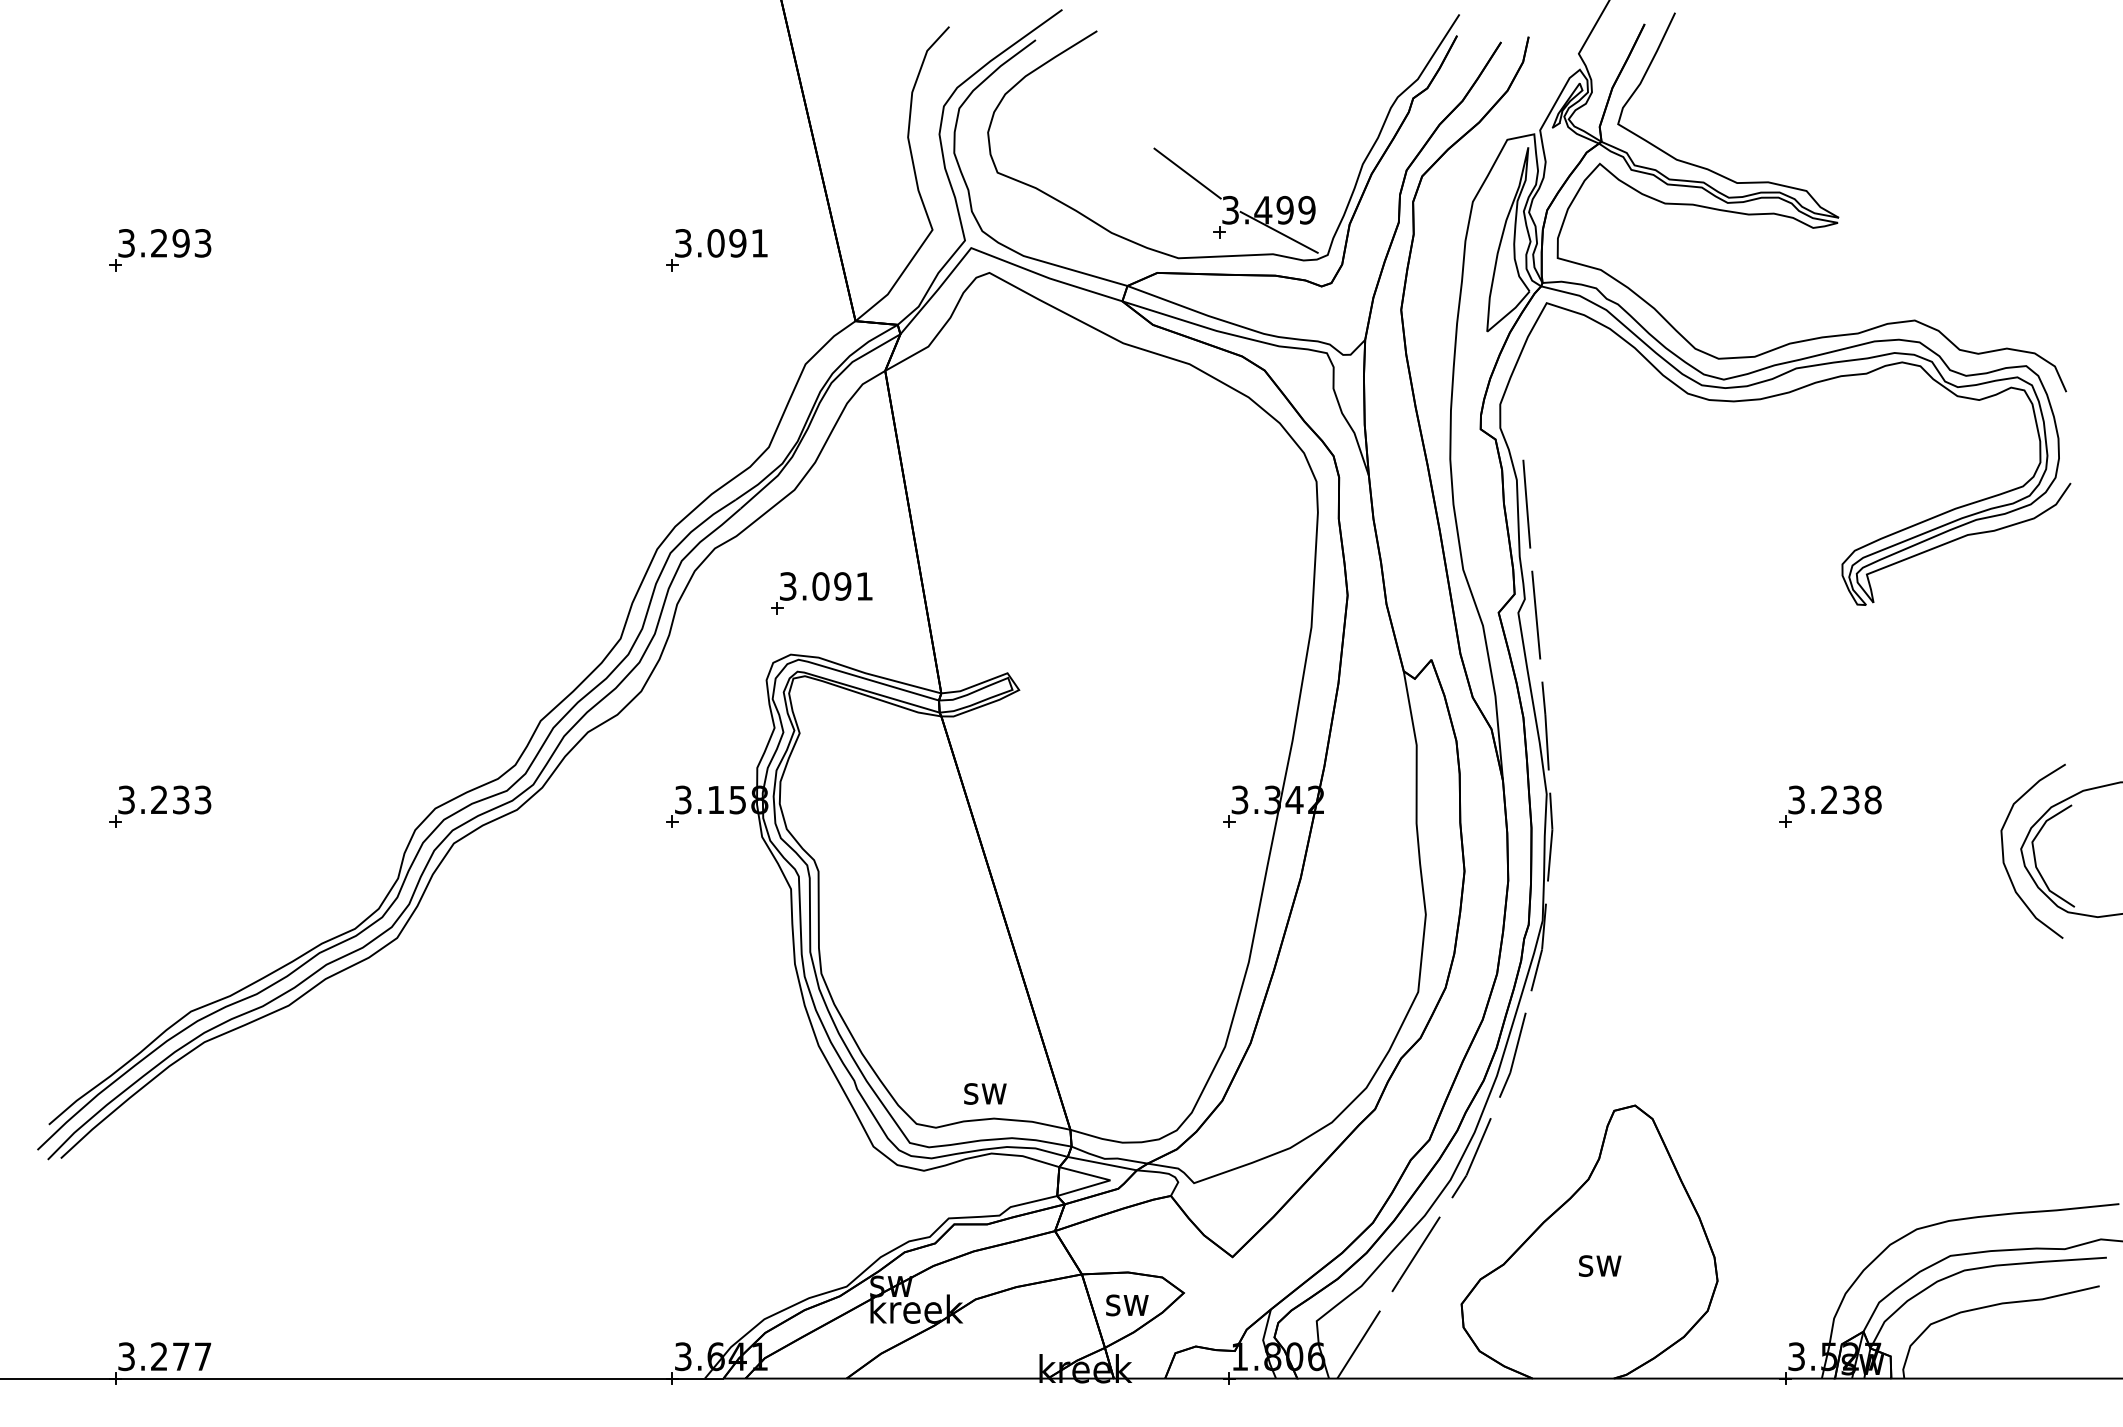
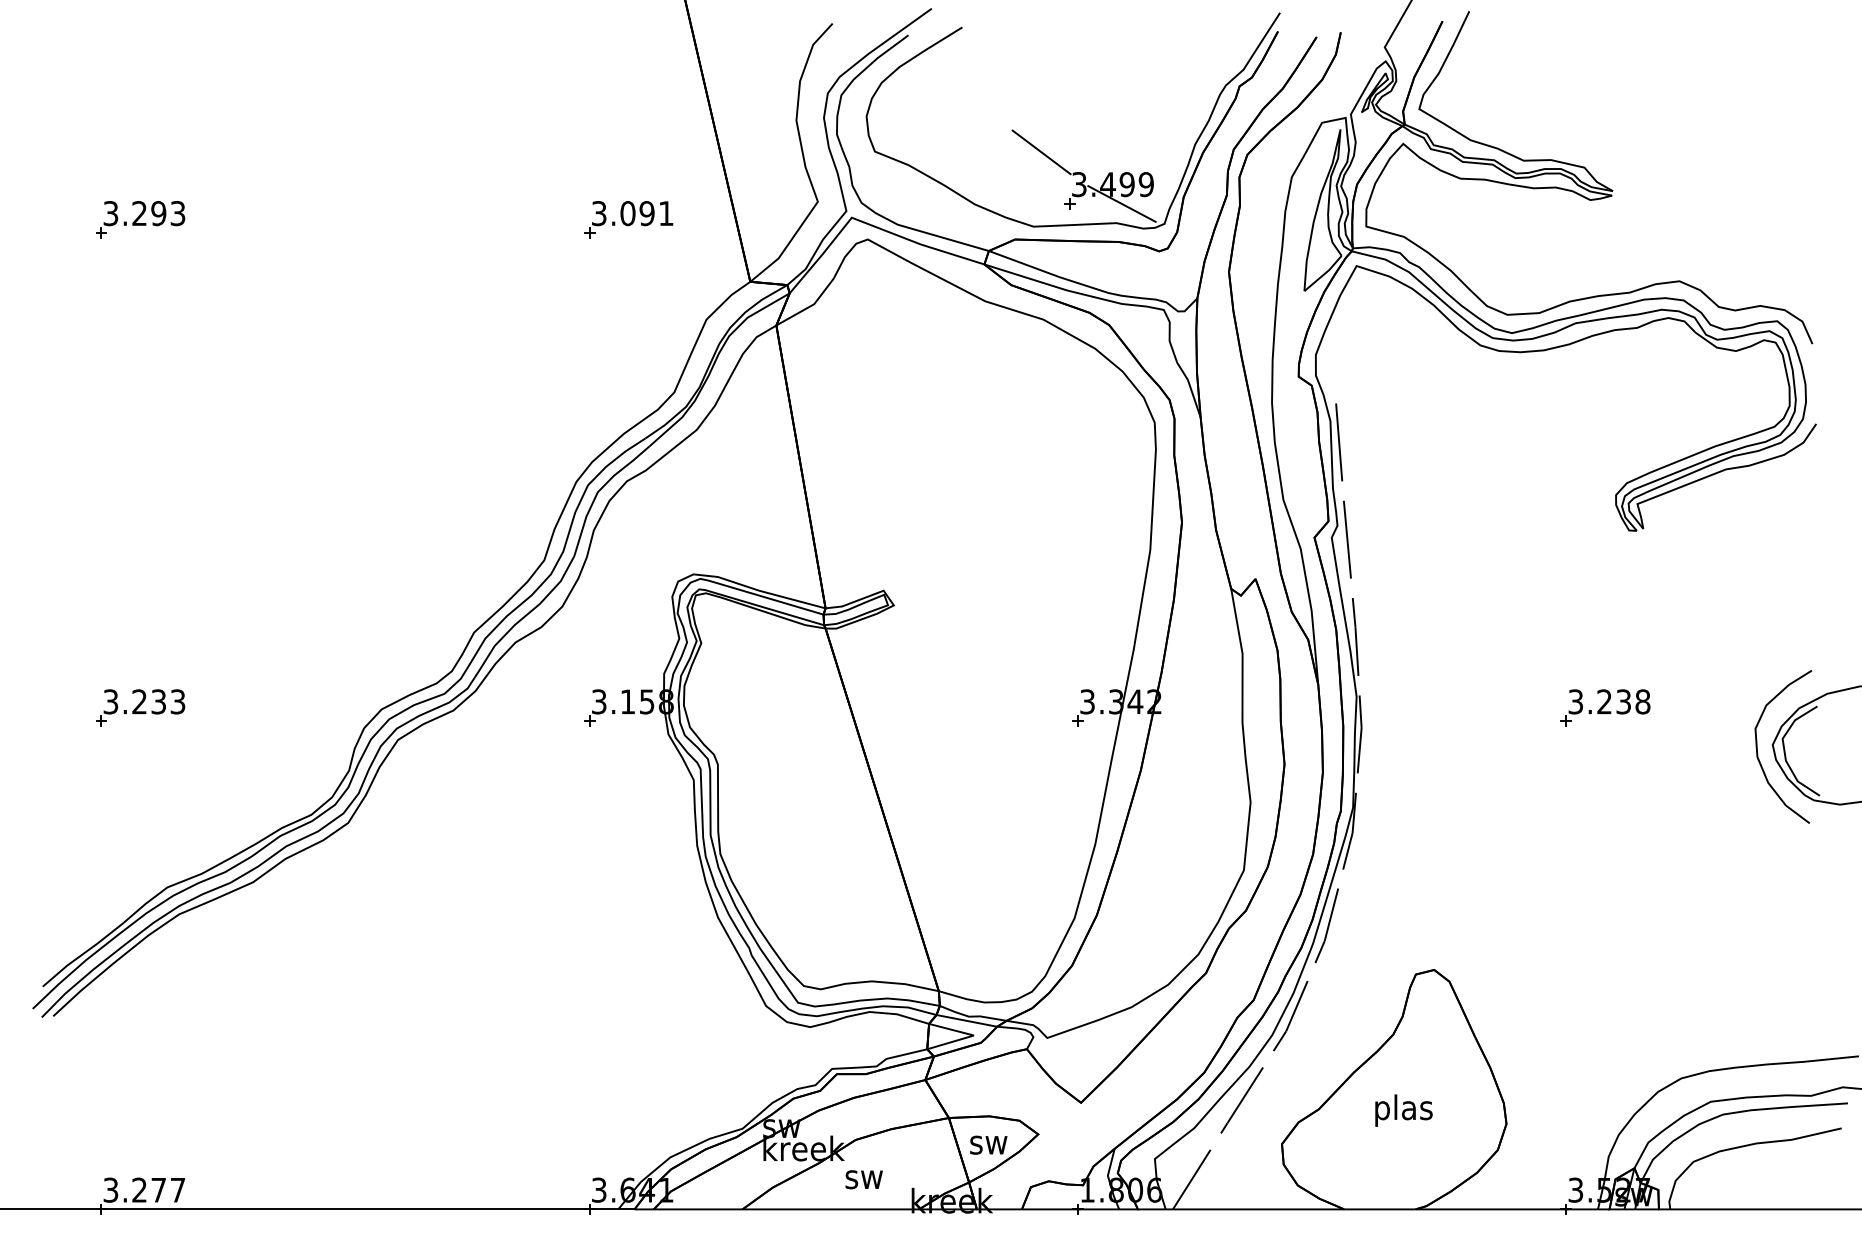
part: (821, 593) -> (720, 520), removed
text: (984, 1093) -> (863, 1179), moved
text: (1600, 1265) -> (1403, 1110), sw -> plas

